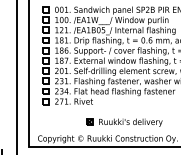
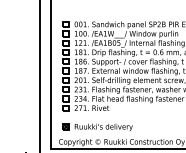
part: (123, 121) -> (97, 126), moved

